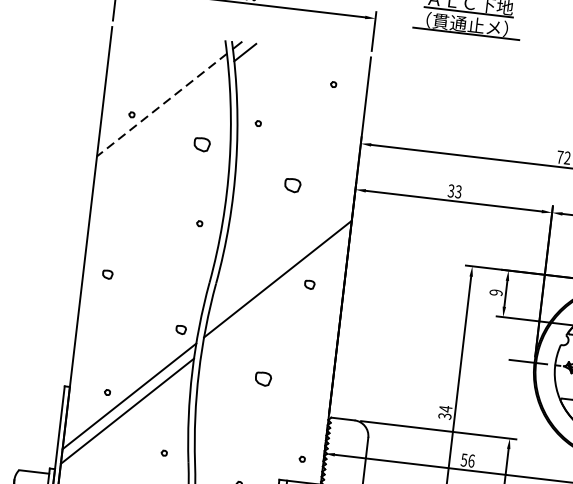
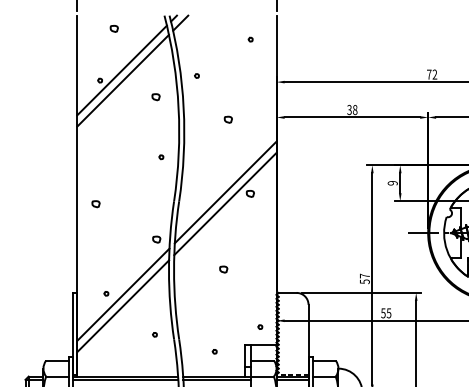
part: (157, 49) -> (113, 28), added
line: (161, 104) -> (121, 70), dashed -> solid
line: (162, 118) -> (123, 80), added
part: (201, 145) -> (155, 97), size x0.62
part: (291, 184) -> (227, 119), size x0.62
text: (459, 191) -> (355, 109), 33 -> 38
line: (275, 293) -> (225, 203), added
part: (263, 378) -> (223, 269), size x0.62
text: (444, 412) -> (364, 278), 34 -> 57
text: (470, 461) -> (388, 313), 56 -> 55

